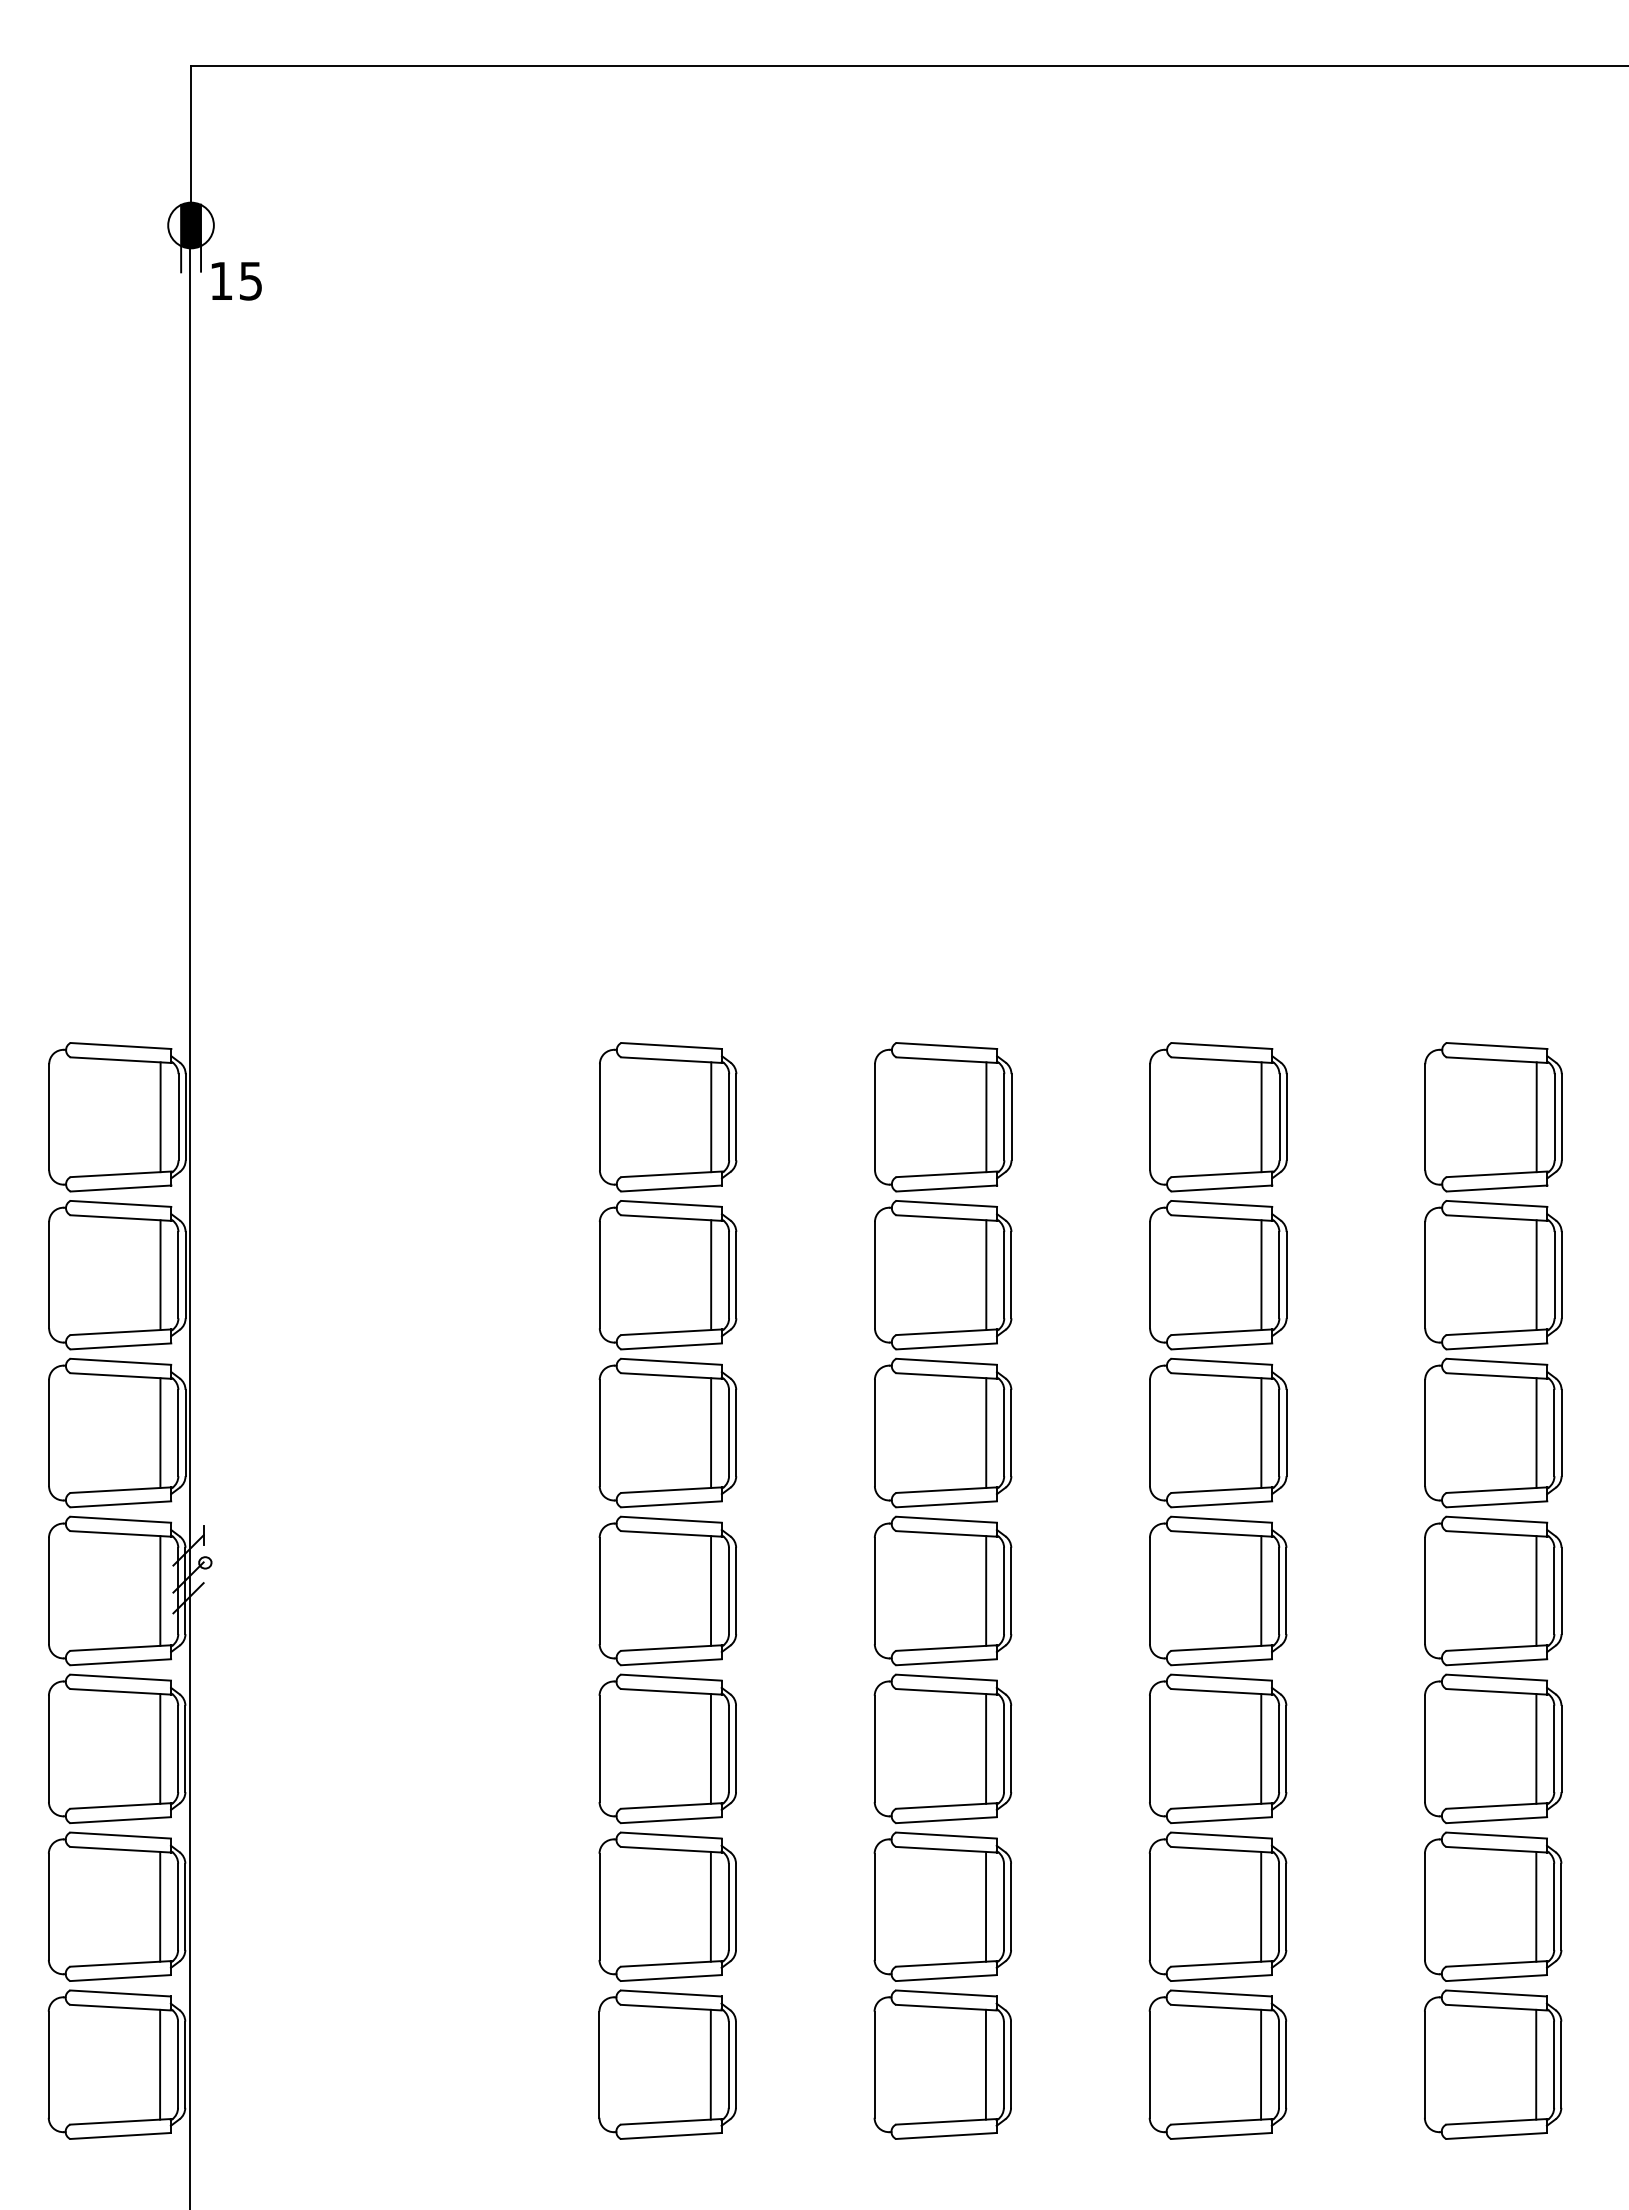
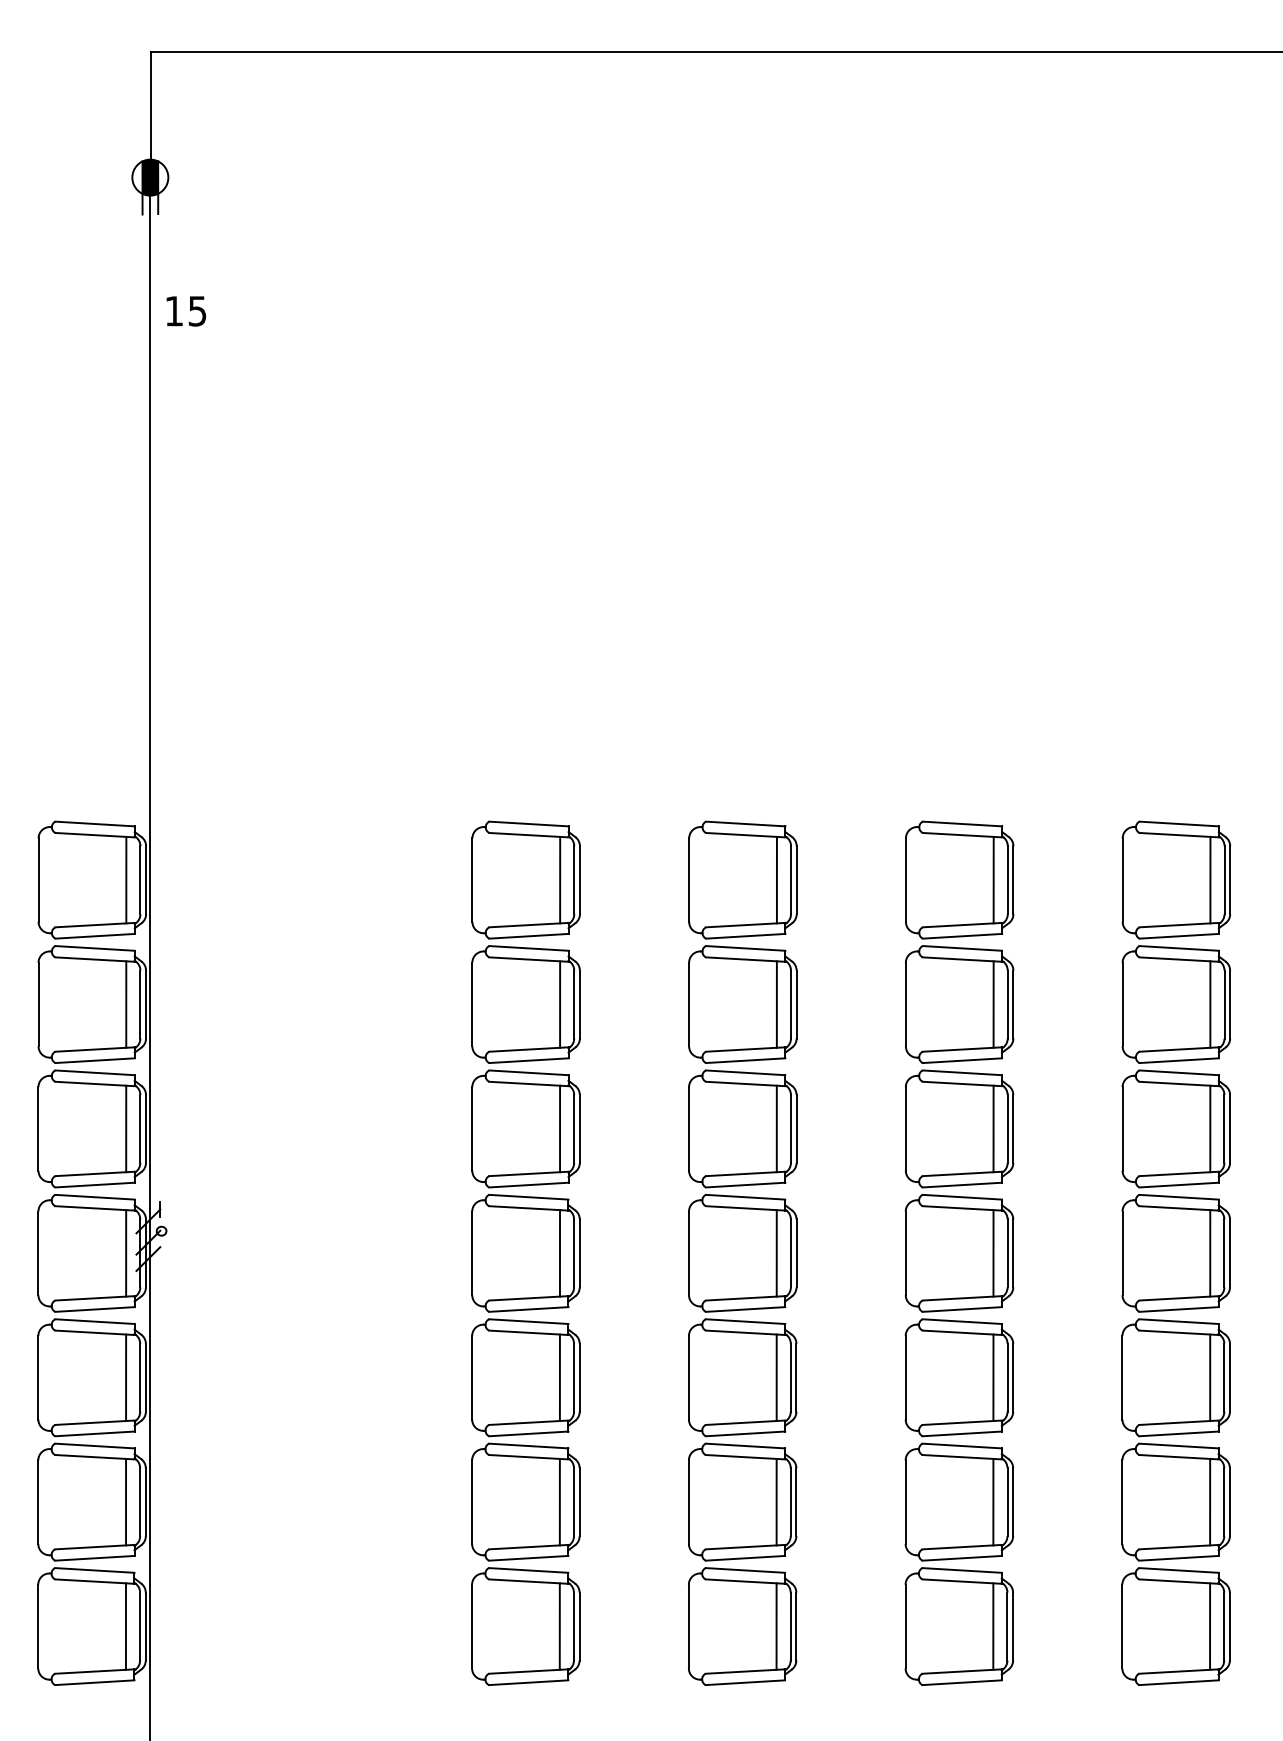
text: (236, 281) -> (186, 311), moved

